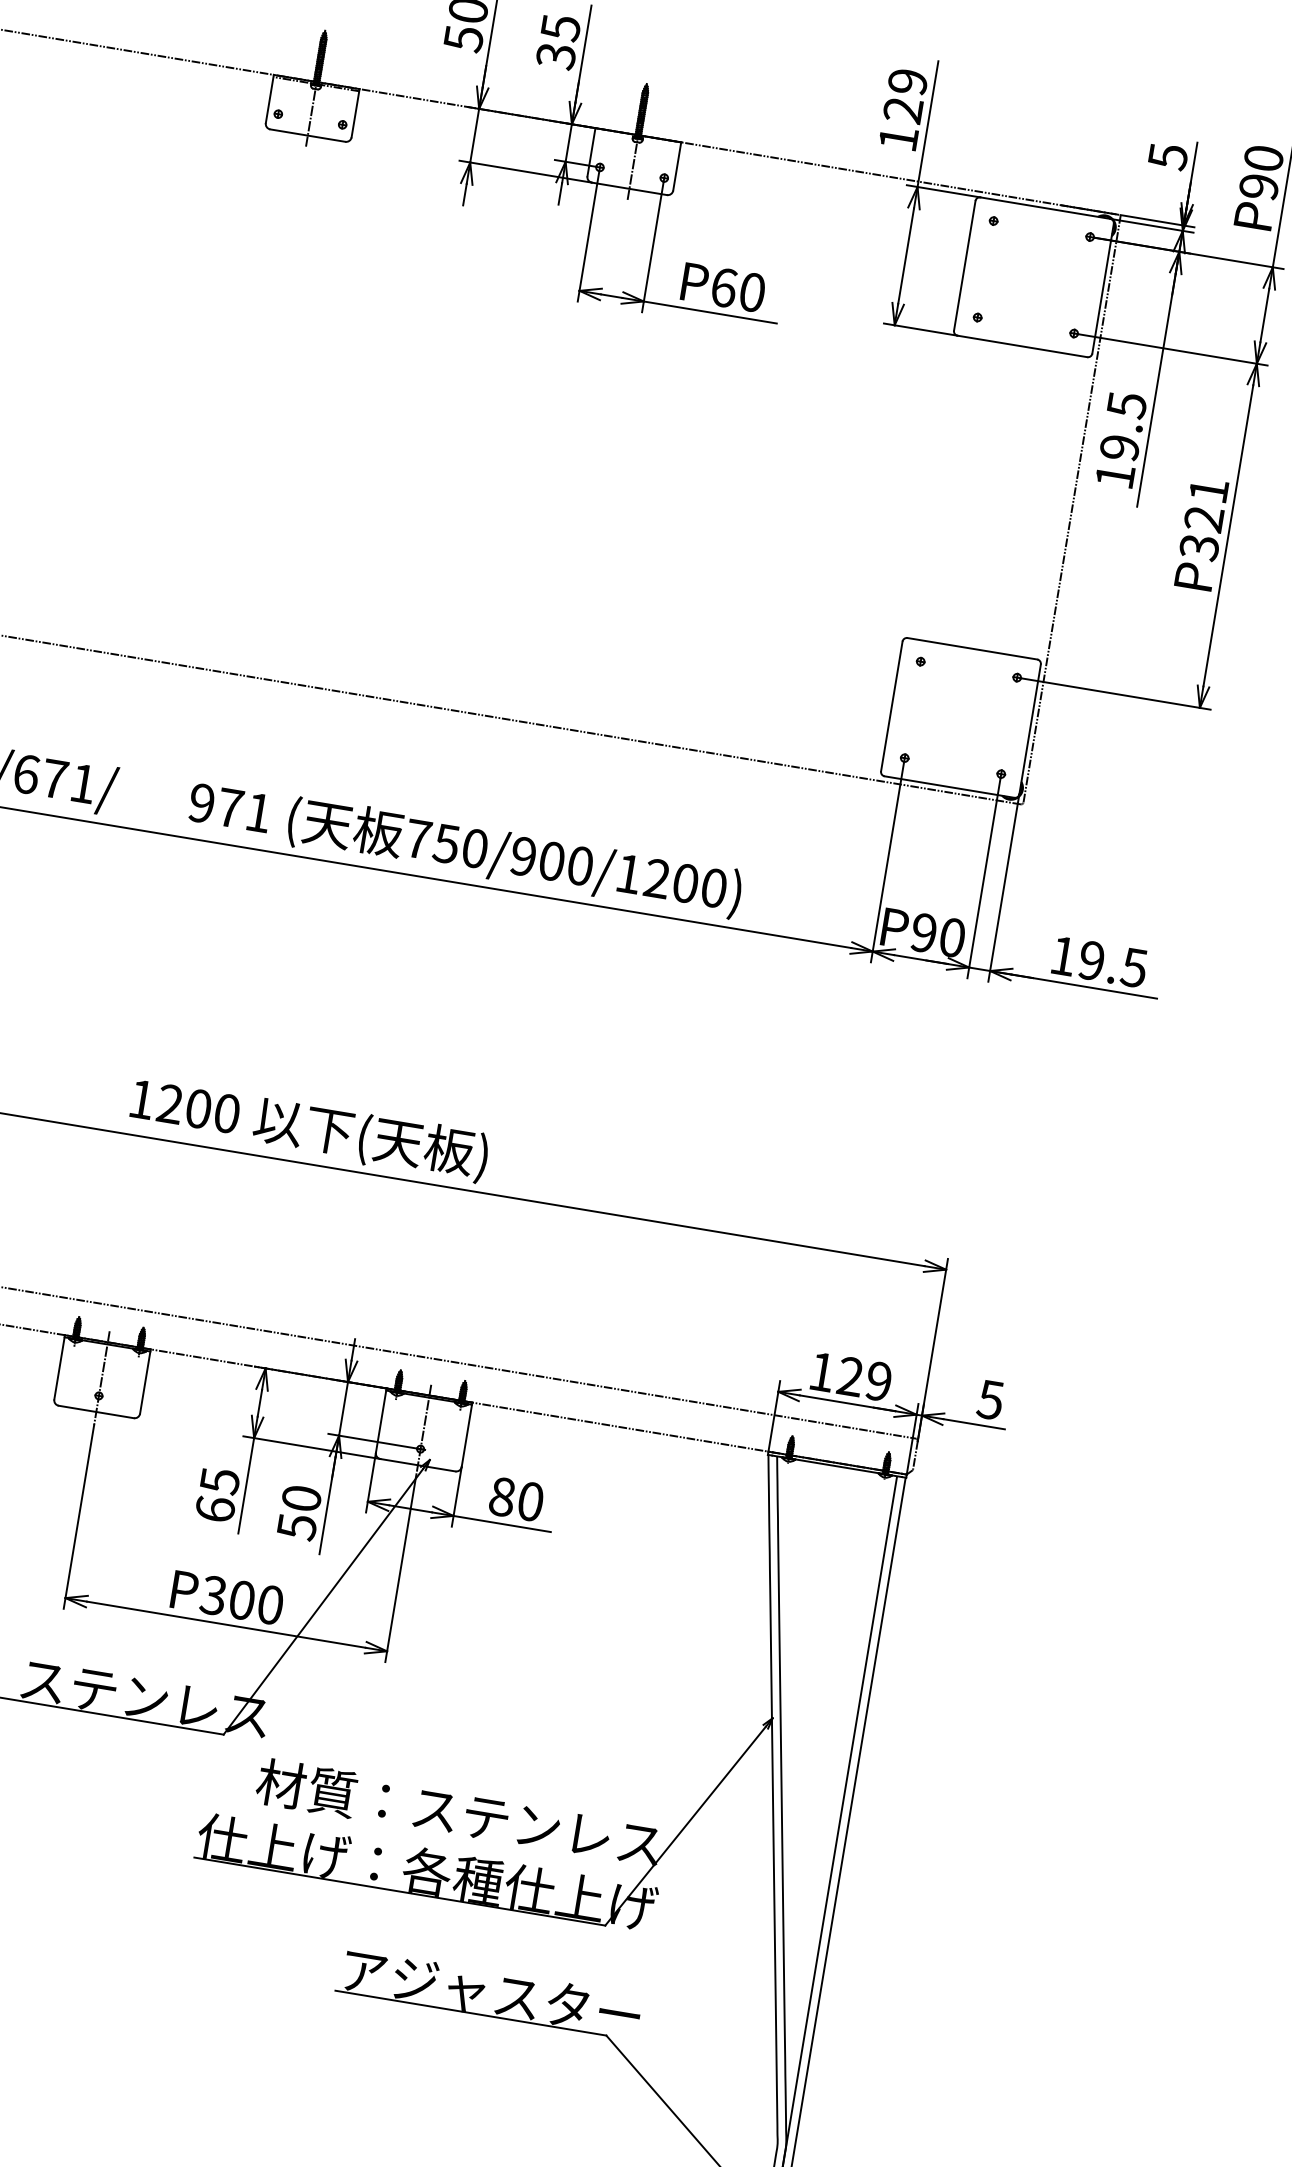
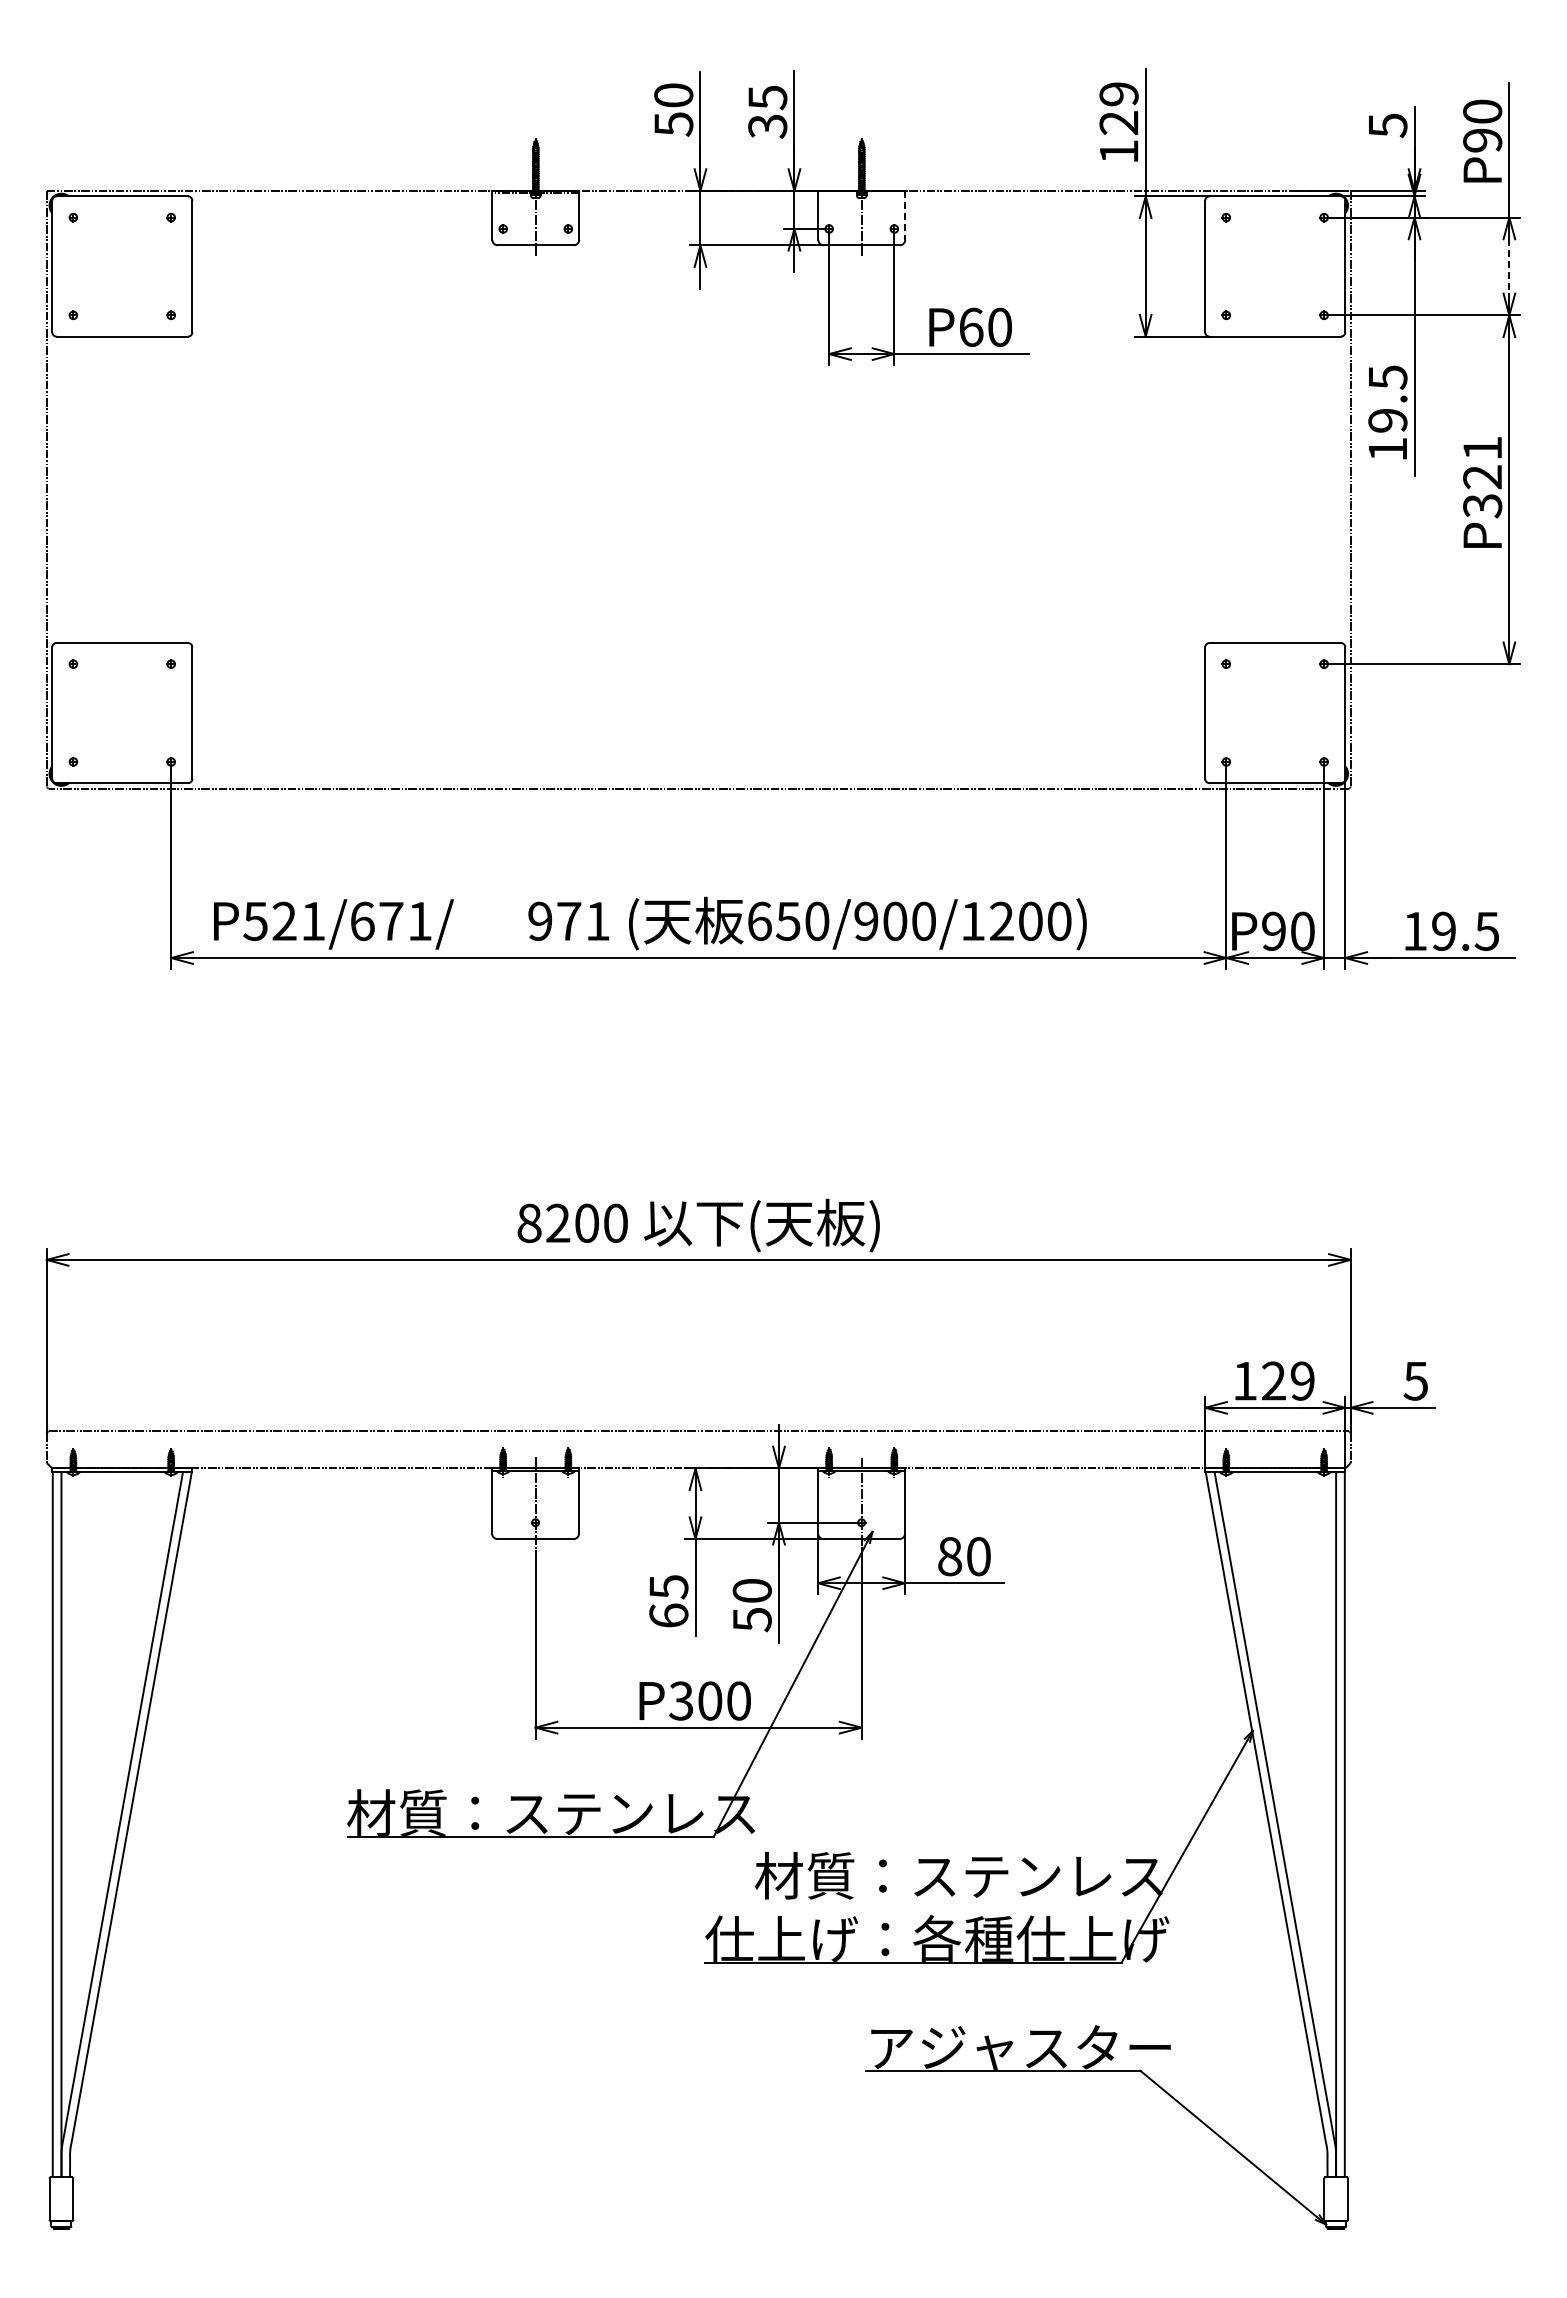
line: (677, 166) -> (905, 215), solid -> dashed
line: (1265, 315) -> (1509, 266), solid -> dashed
text: (418, 838) -> (759, 920), 750/900/1200) -> 650/900/1200)
text: (142, 1098) -> (529, 1222), 1200 -> 8200

